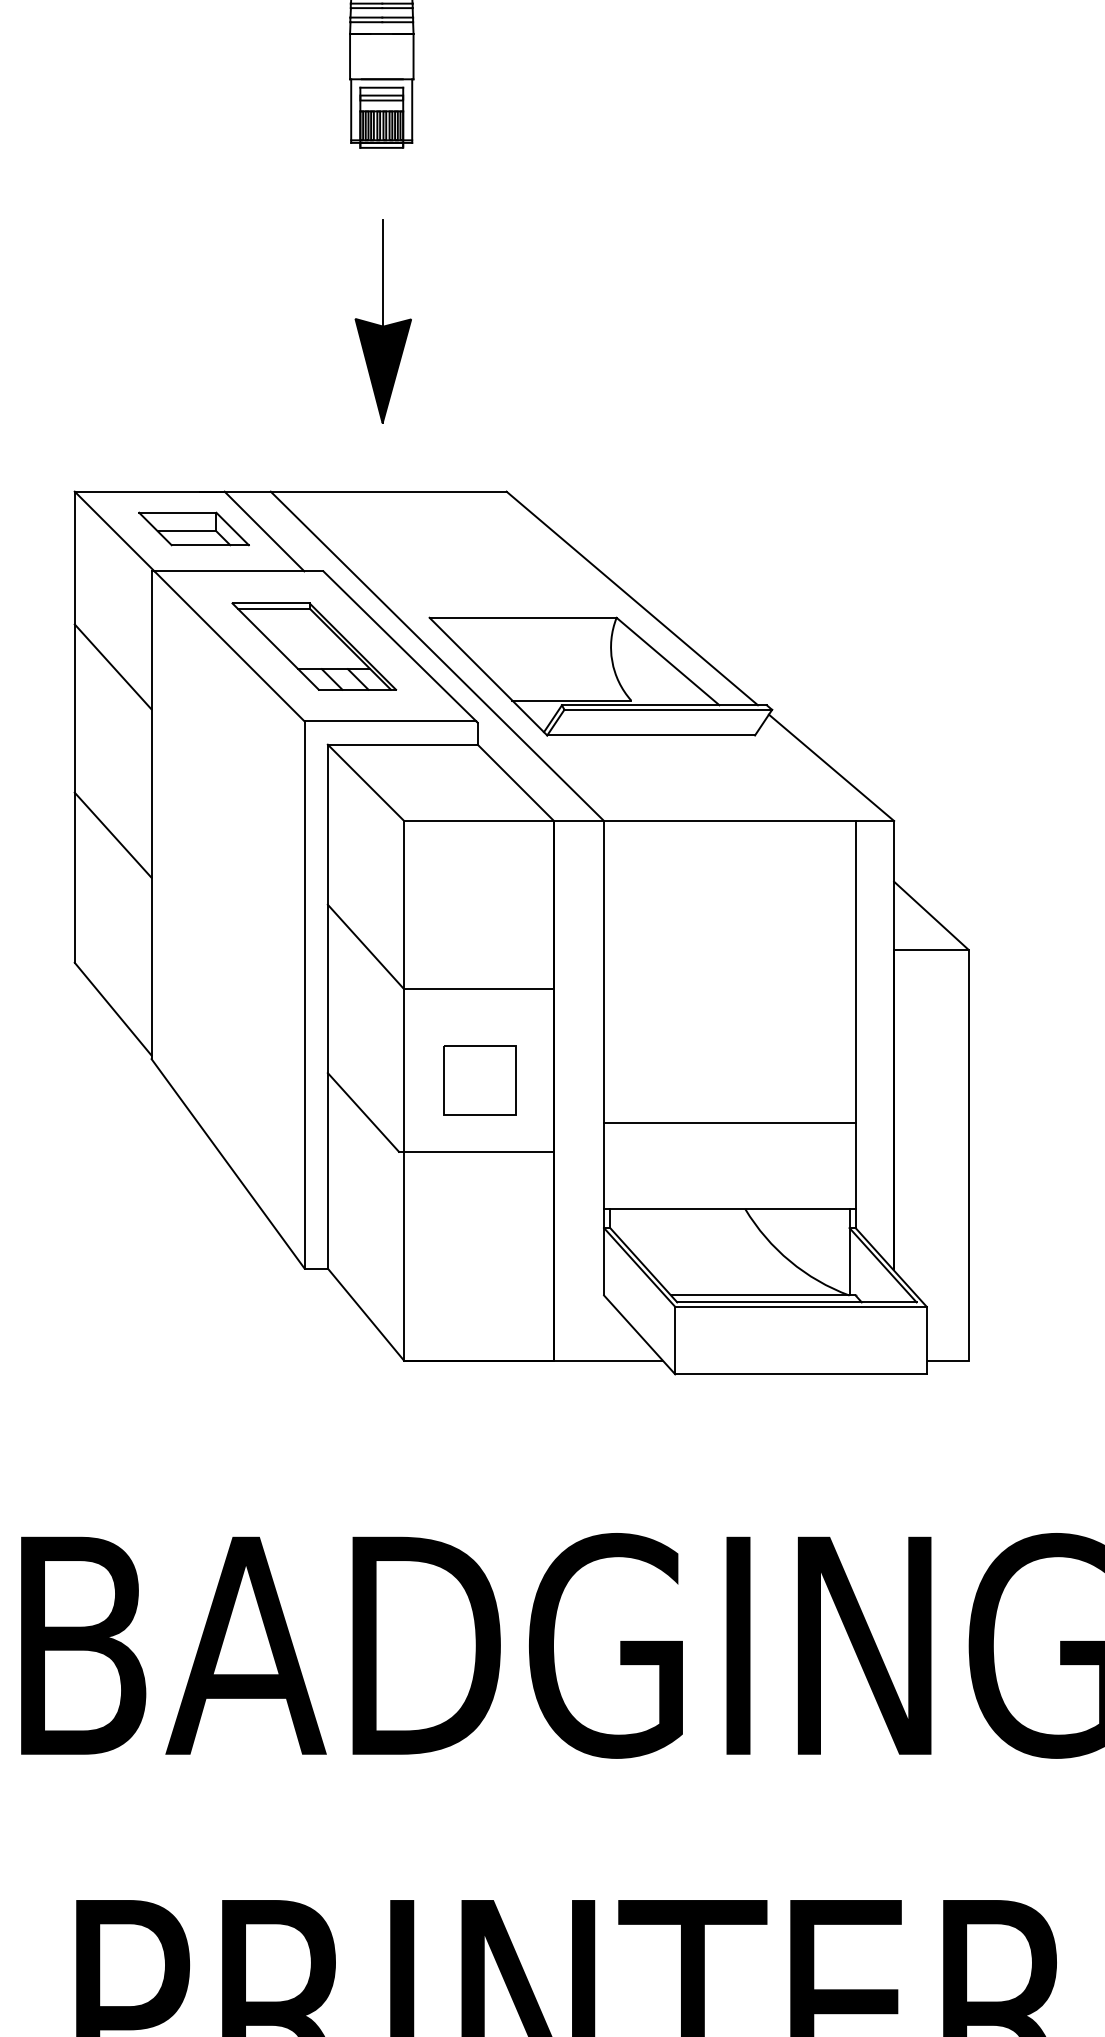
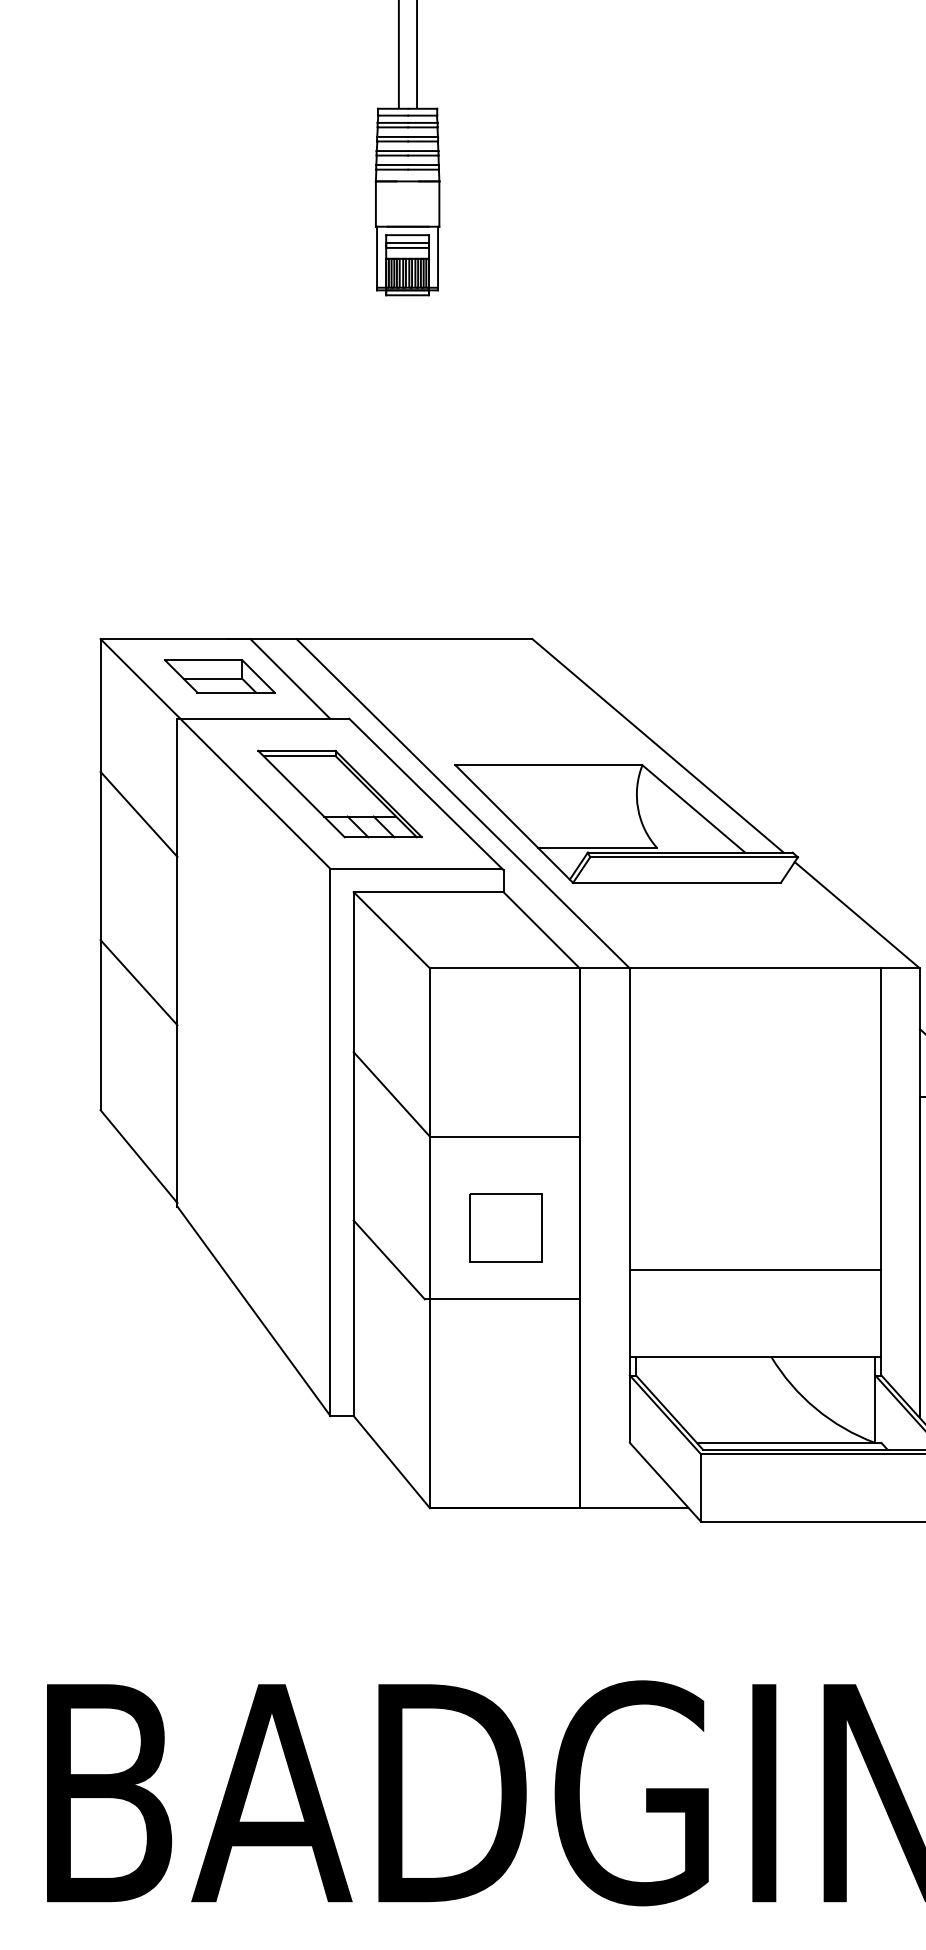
part: (382, 321) -> (408, 468), removed

